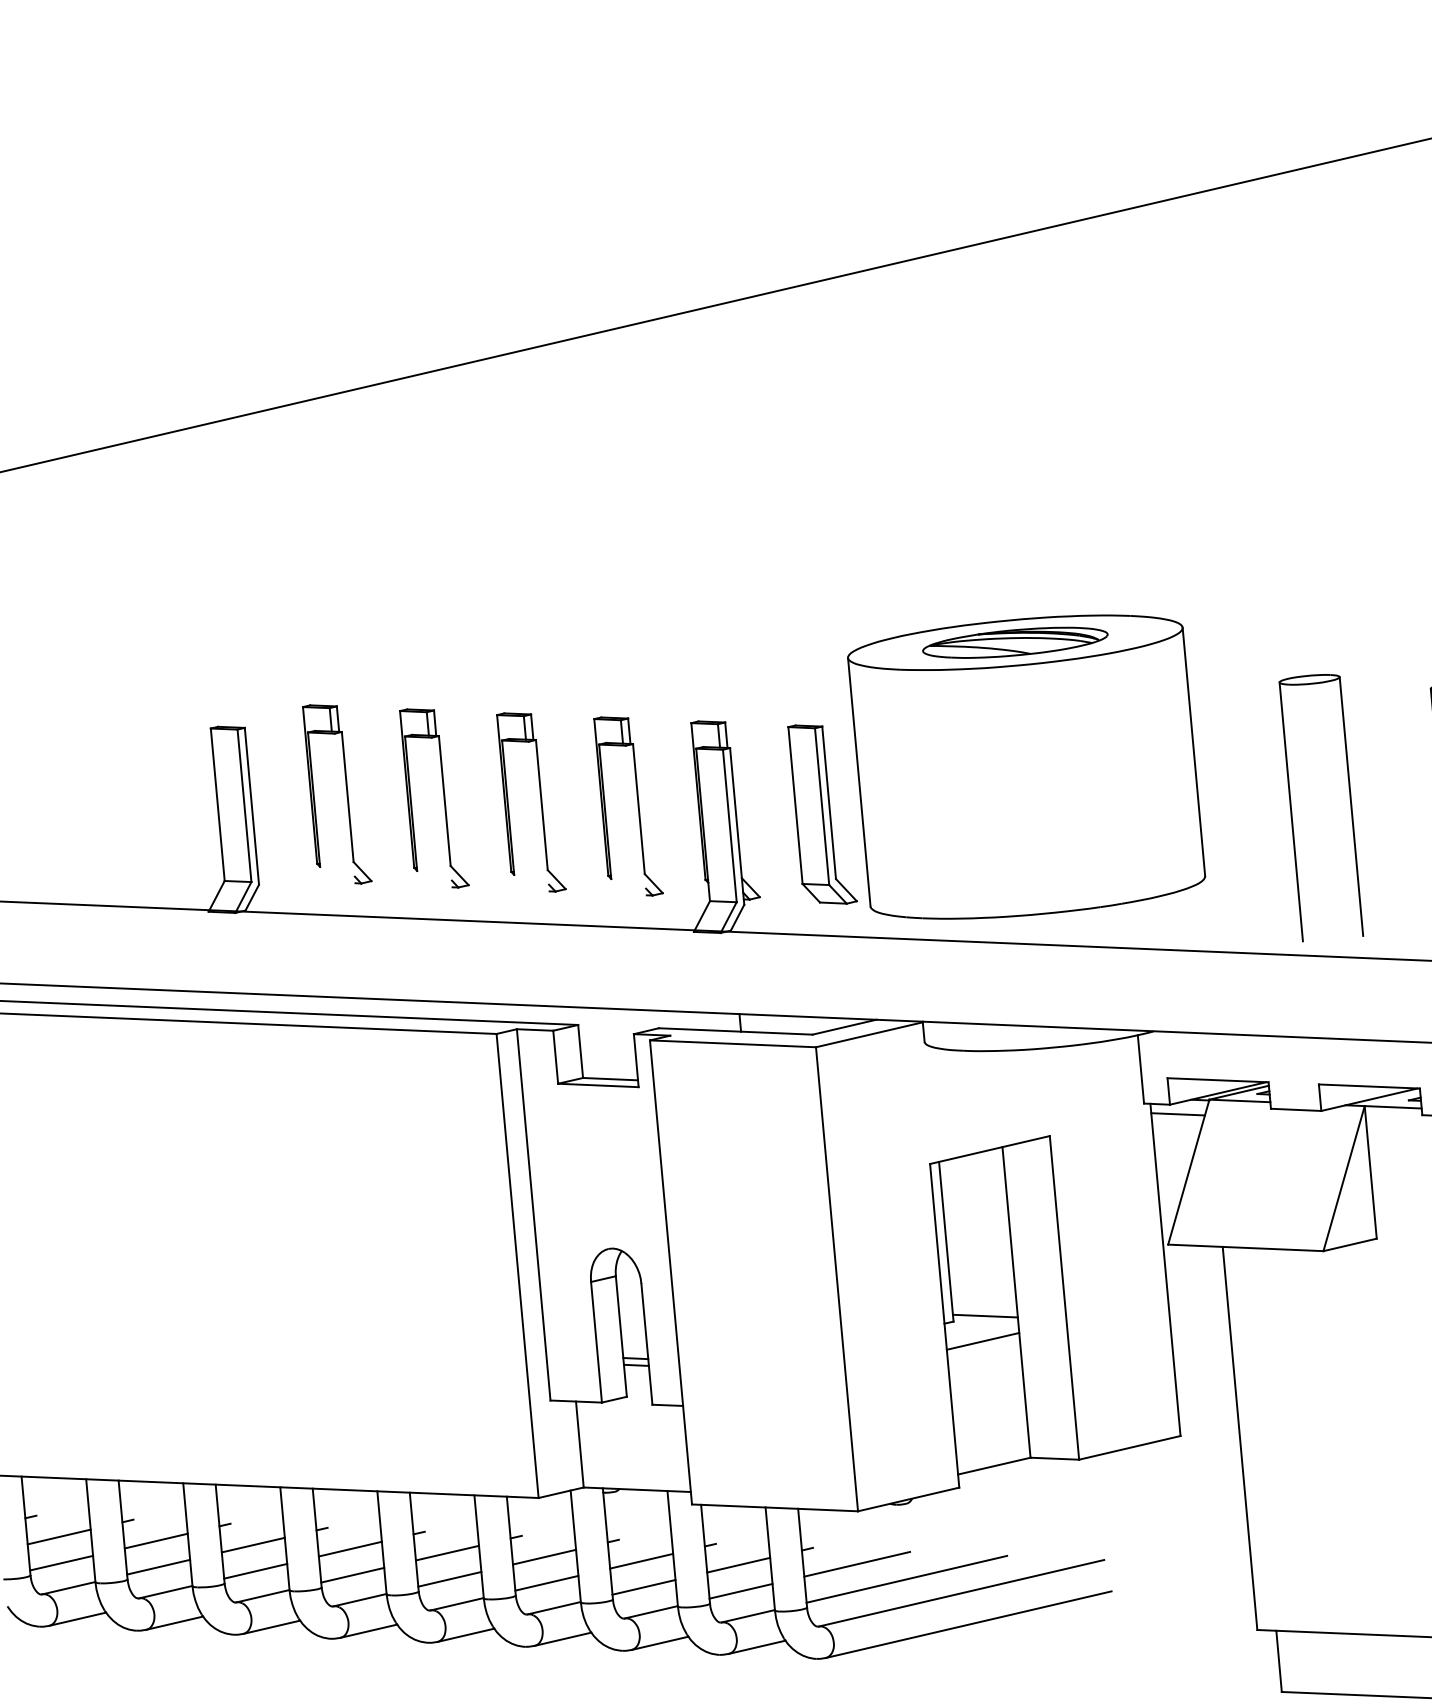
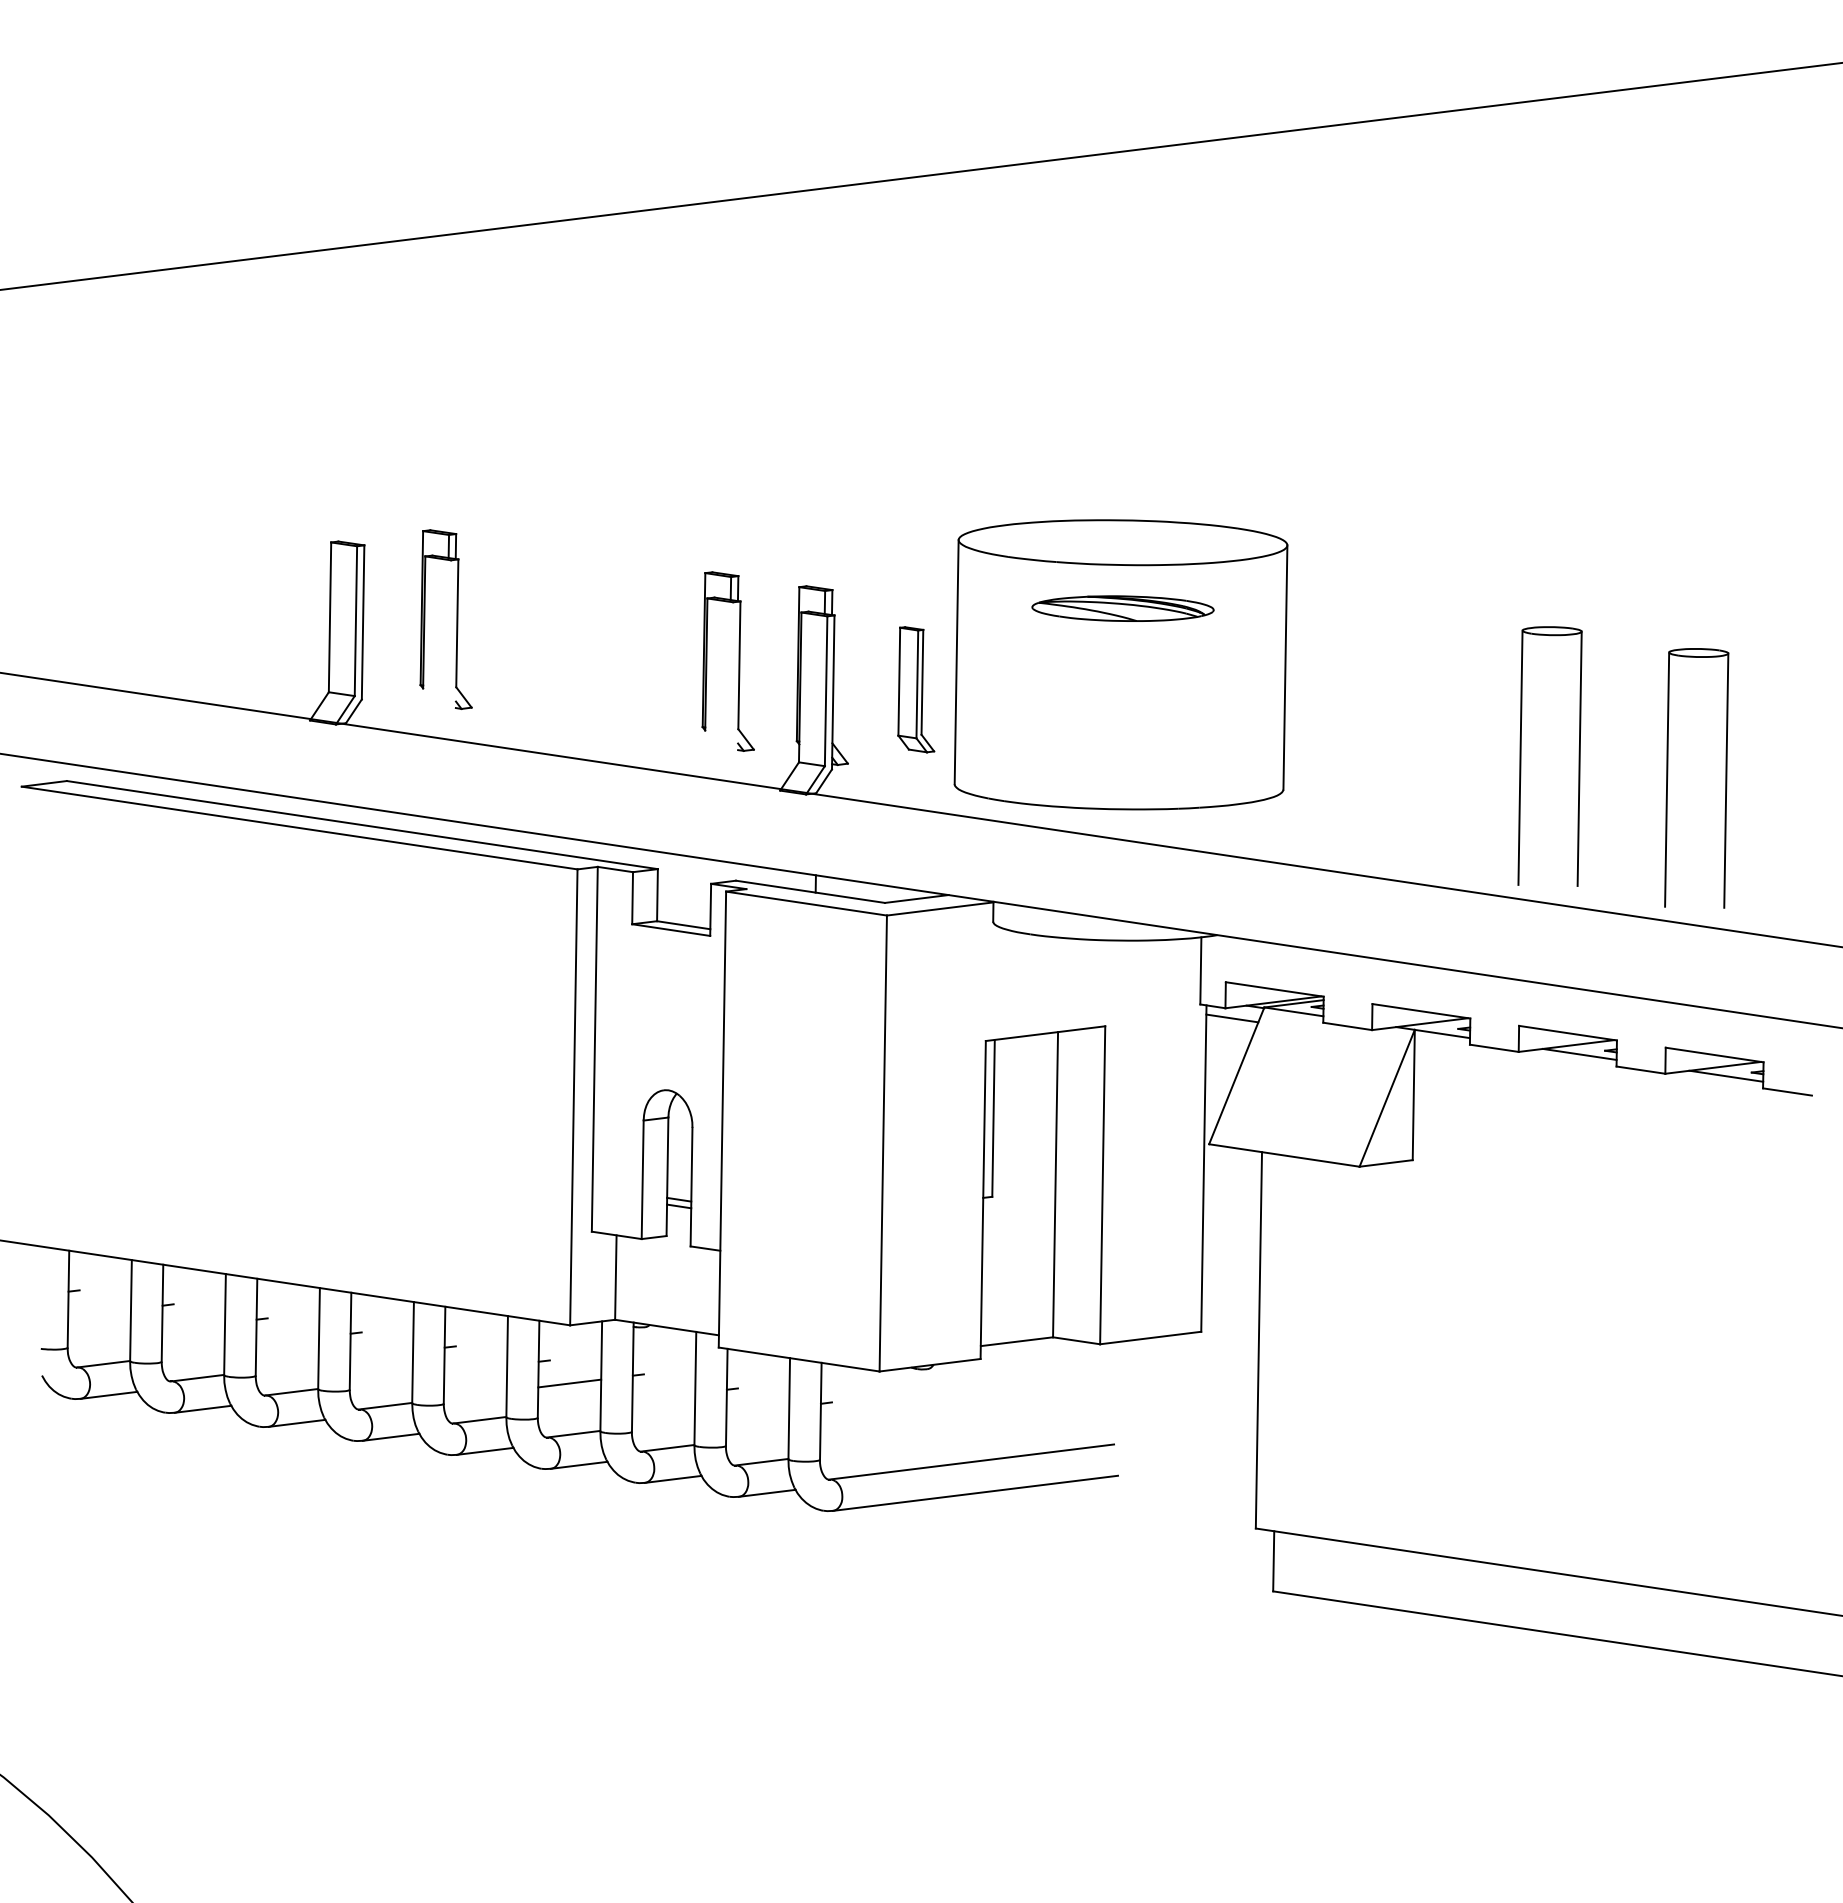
part: (1014, 642) -> (1122, 608), moved
part: (443, 797) -> (550, 633), removed
part: (540, 801) -> (644, 647), removed
part: (1291, 810) -> (1374, 734), removed
part: (820, 814) -> (915, 689), size x0.7
line: (985, 1315) -> (1023, 1194), removed
line: (982, 1340) -> (1018, 1218), removed
line: (59, 1537) -> (99, 1313), removed
line: (156, 1541) -> (193, 1327), removed
line: (253, 1545) -> (287, 1341), removed
line: (350, 1549) -> (381, 1355), removed
line: (447, 1553) -> (475, 1369), removed
line: (641, 1561) -> (663, 1397), removed
line: (60, 1562) -> (98, 1338), removed
line: (857, 1563) -> (873, 1422), removed
line: (738, 1565) -> (757, 1411), removed
line: (157, 1567) -> (192, 1353), removed
line: (254, 1571) -> (286, 1367), removed
line: (352, 1575) -> (380, 1381), removed
line: (449, 1579) -> (474, 1395), removed
line: (907, 1579) -> (920, 1442), removed
line: (546, 1583) -> (568, 1409), removed
line: (643, 1587) -> (662, 1423), removed
line: (740, 1591) -> (756, 1437), removed

